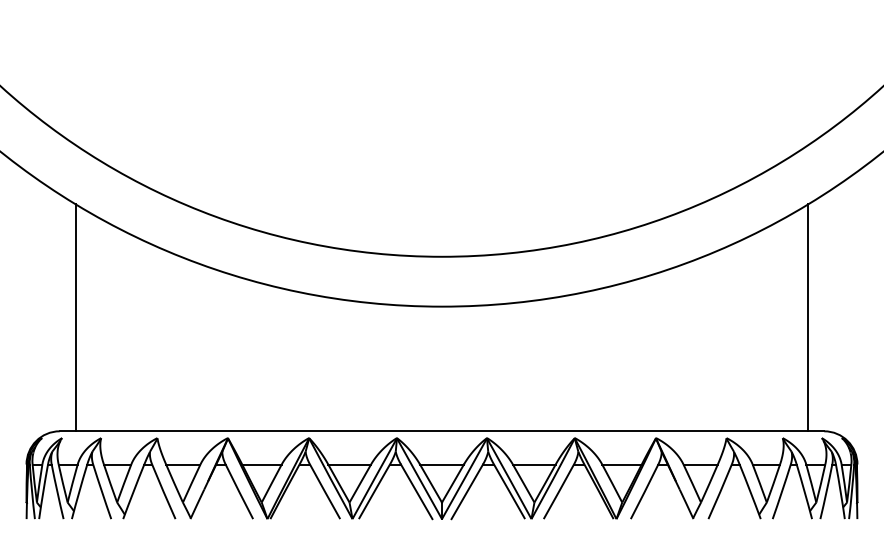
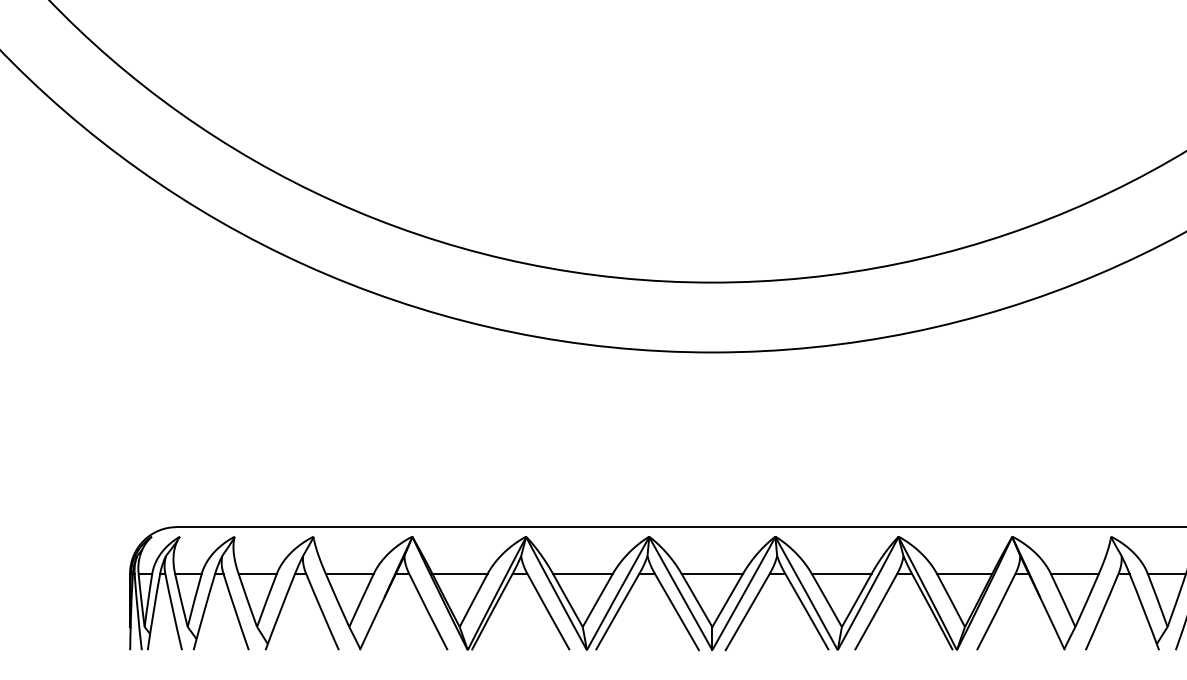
line: (76, 317) -> (200, 367), removed

